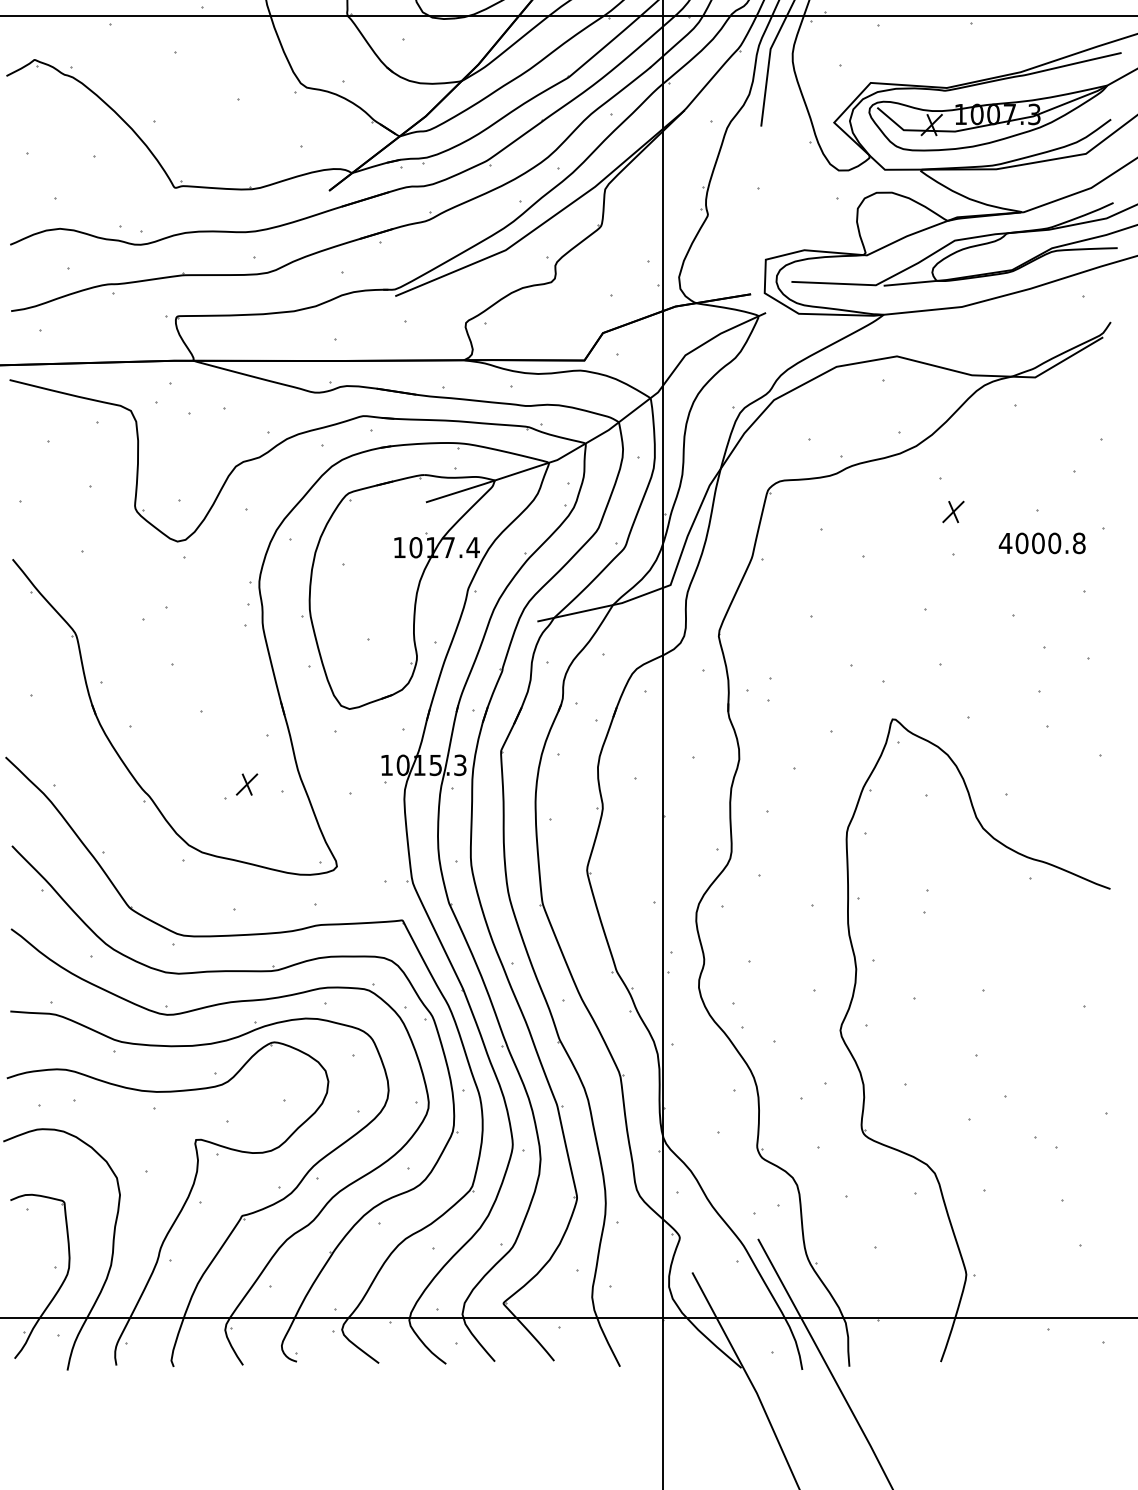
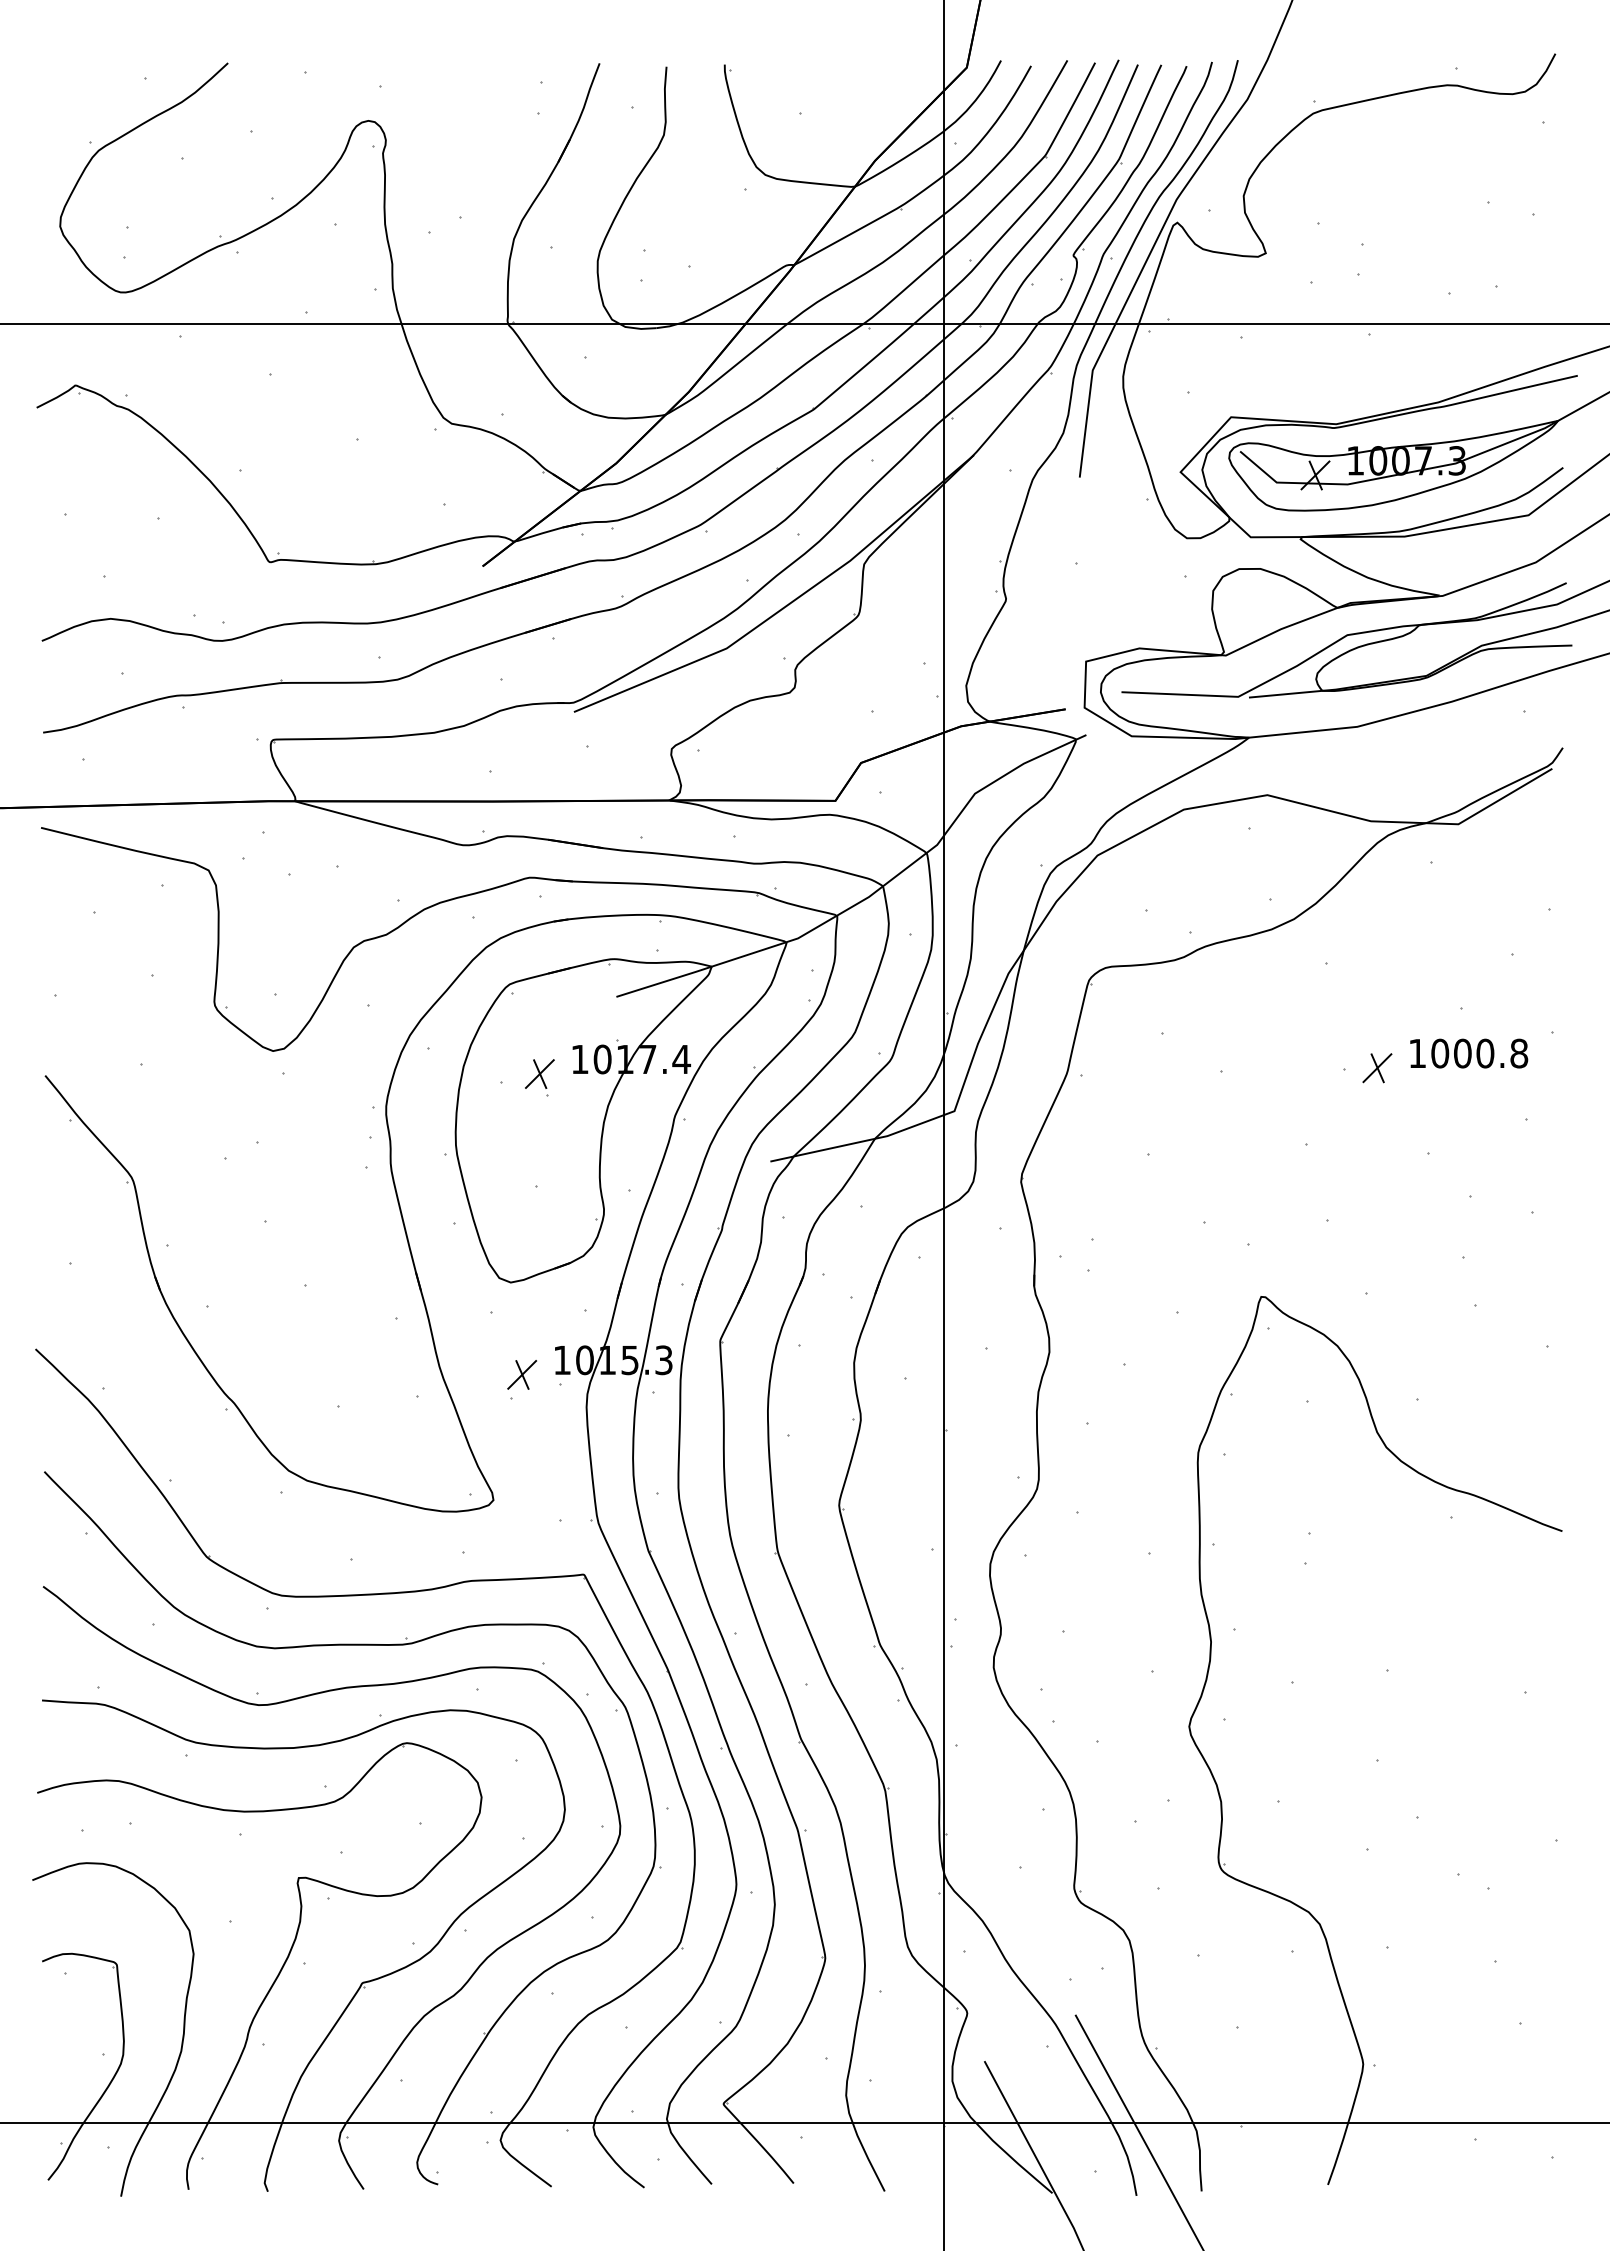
part: (953, 512) -> (1377, 1068), moved
text: (1005, 543) -> (1417, 1053), 4000.8 -> 1000.8
part: (370, 560) -> (539, 1077), added
part: (246, 784) -> (521, 1374), moved

